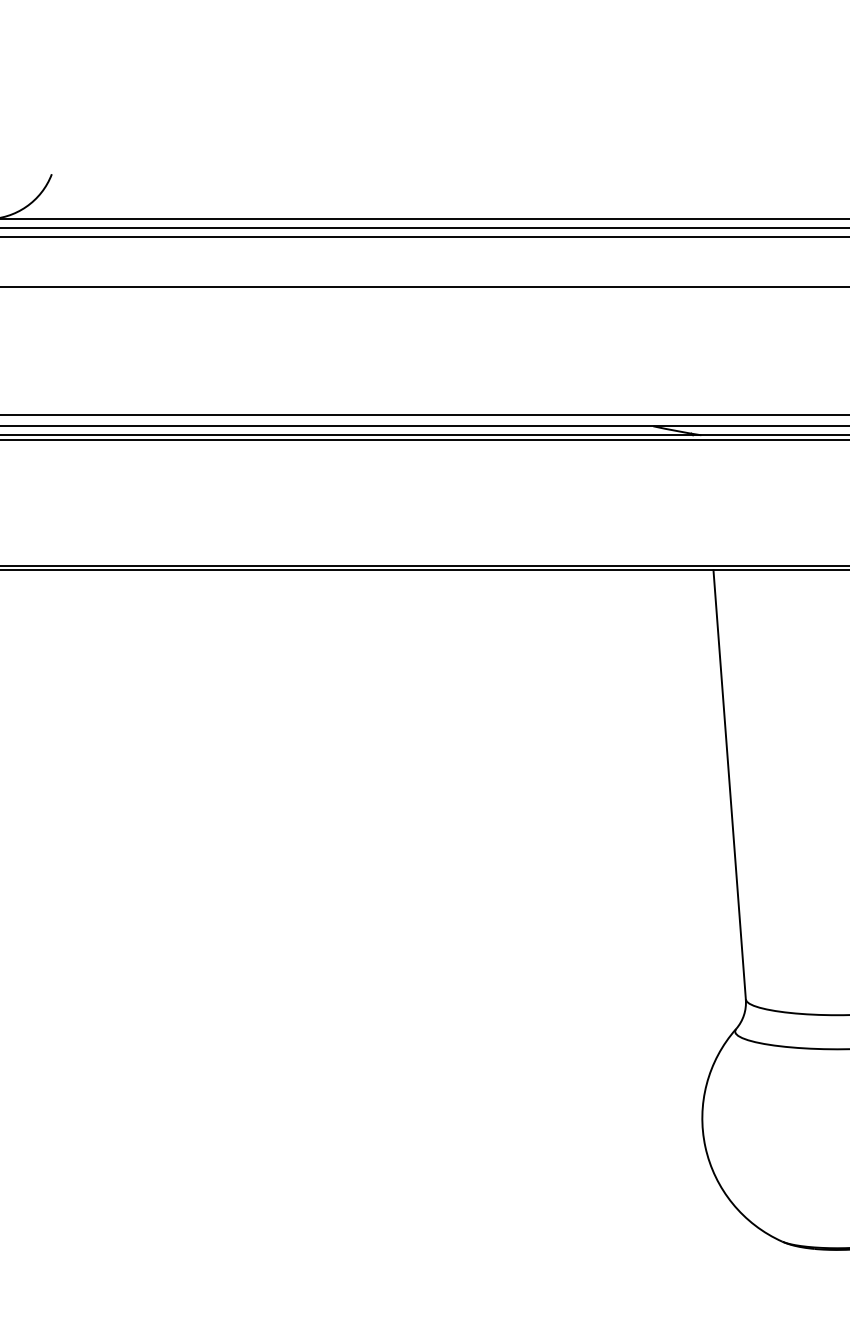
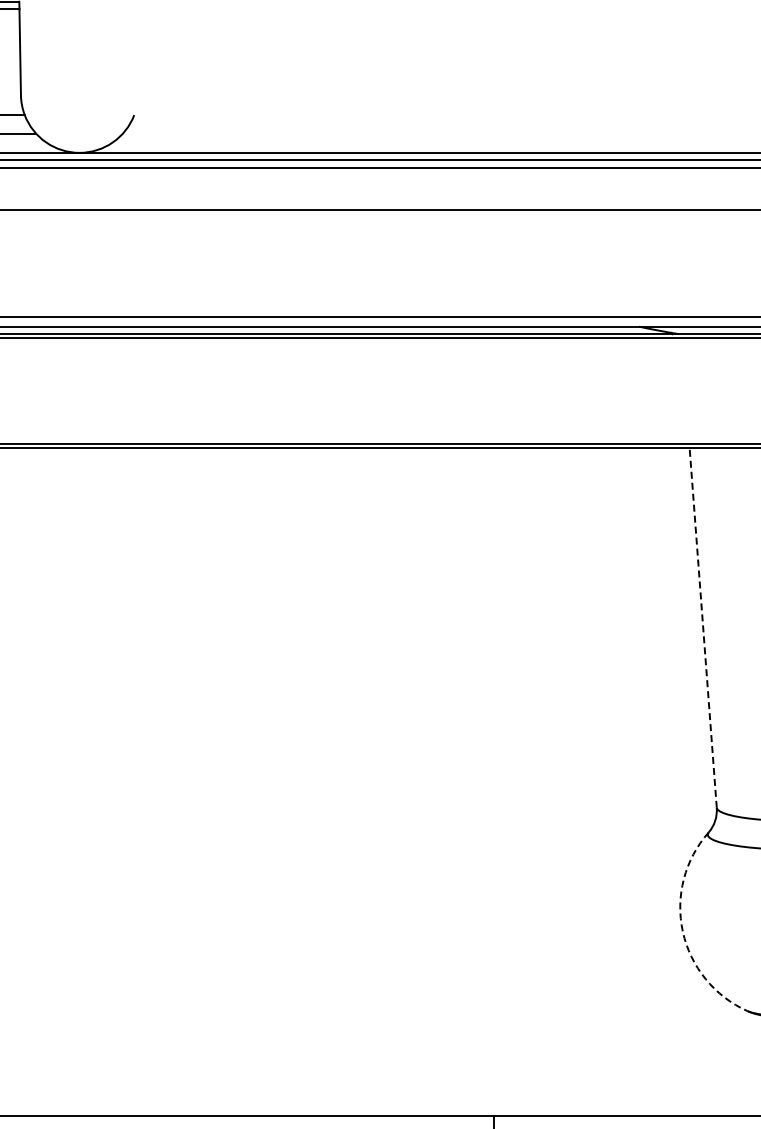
line: (730, 784) -> (703, 627), solid -> dashed
arc: (705, 1146) -> (682, 931), solid -> dashed

